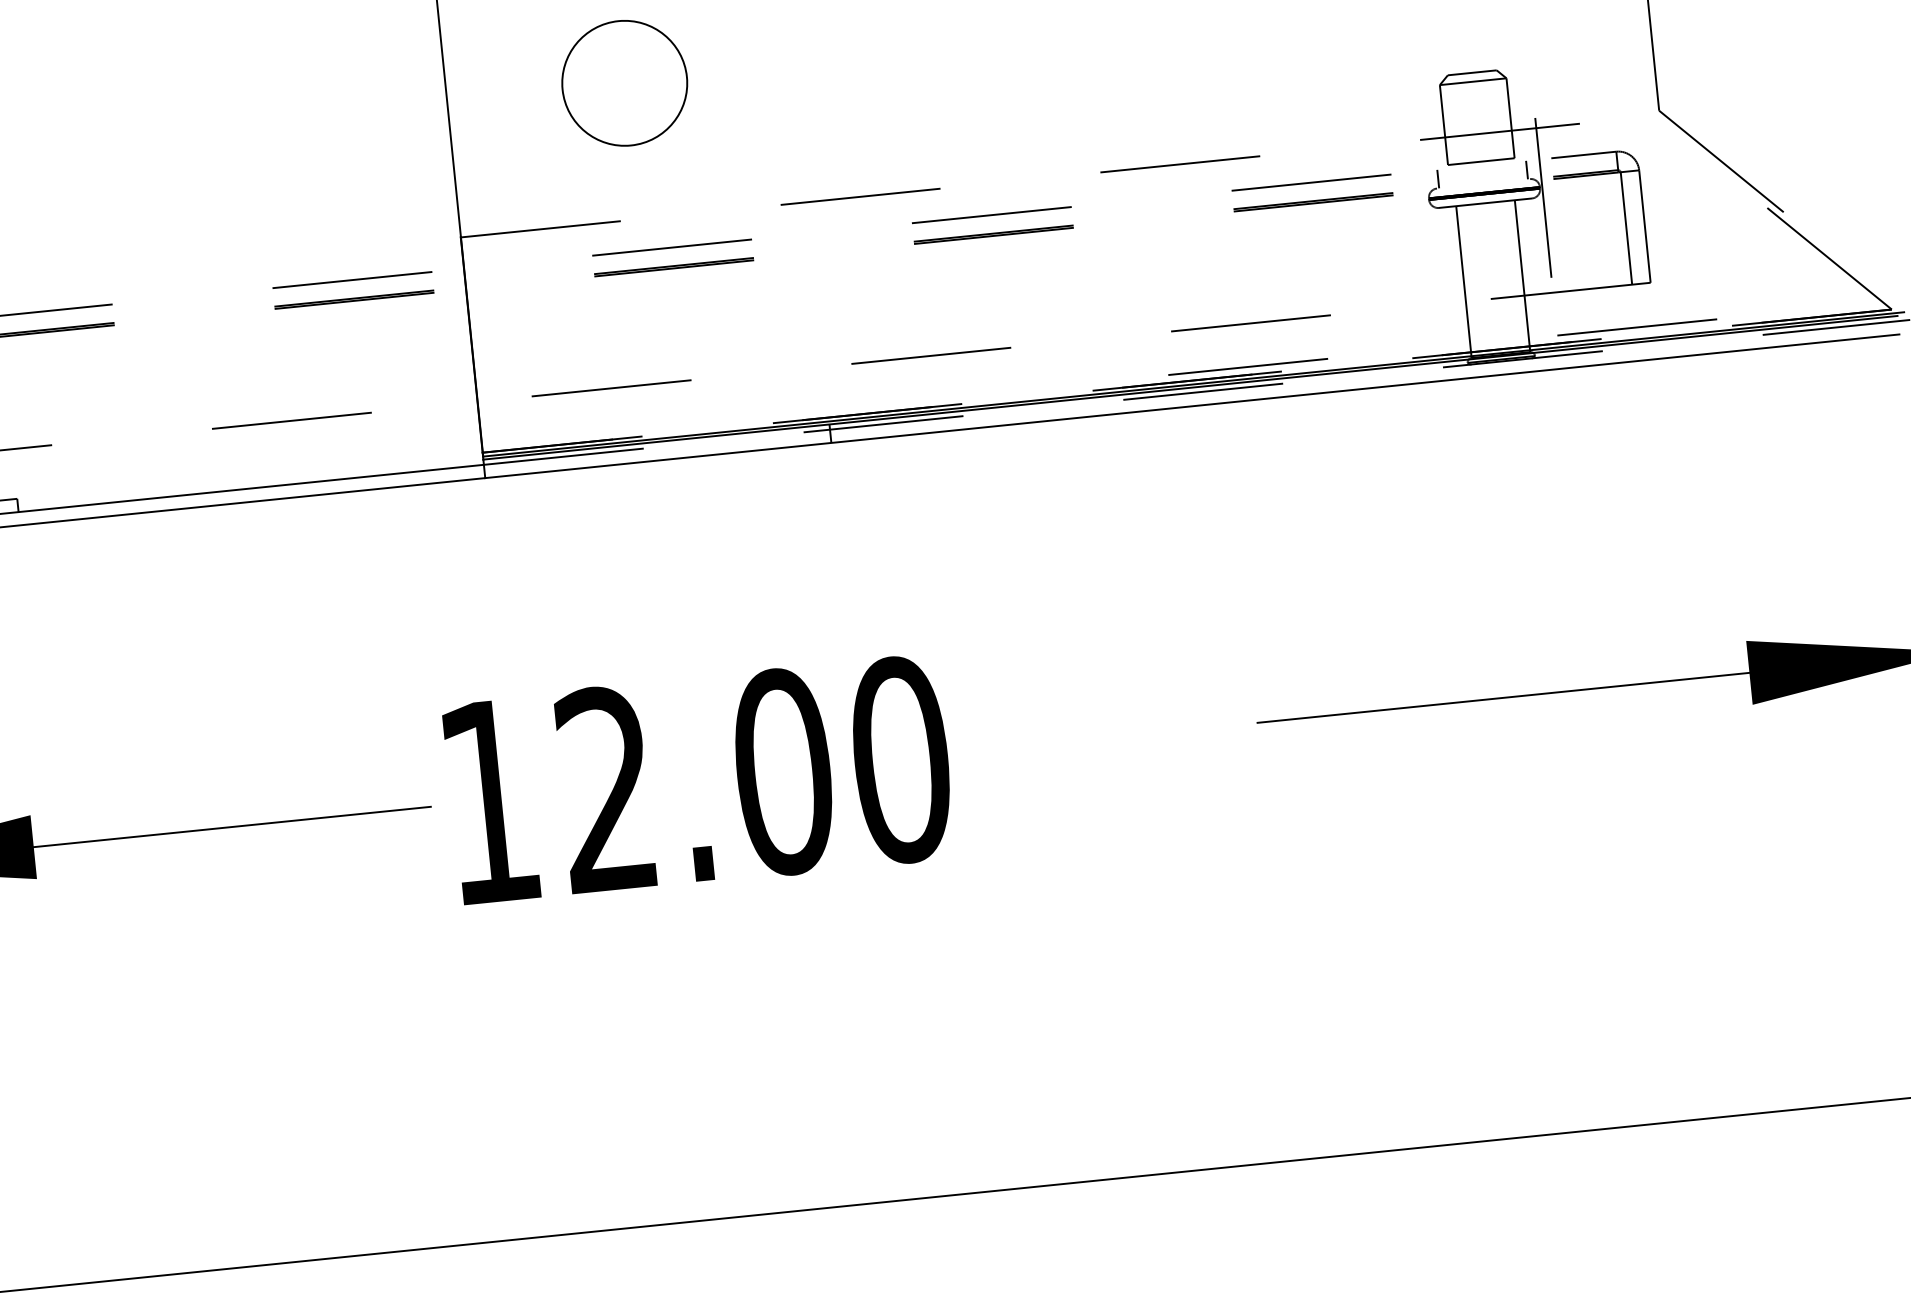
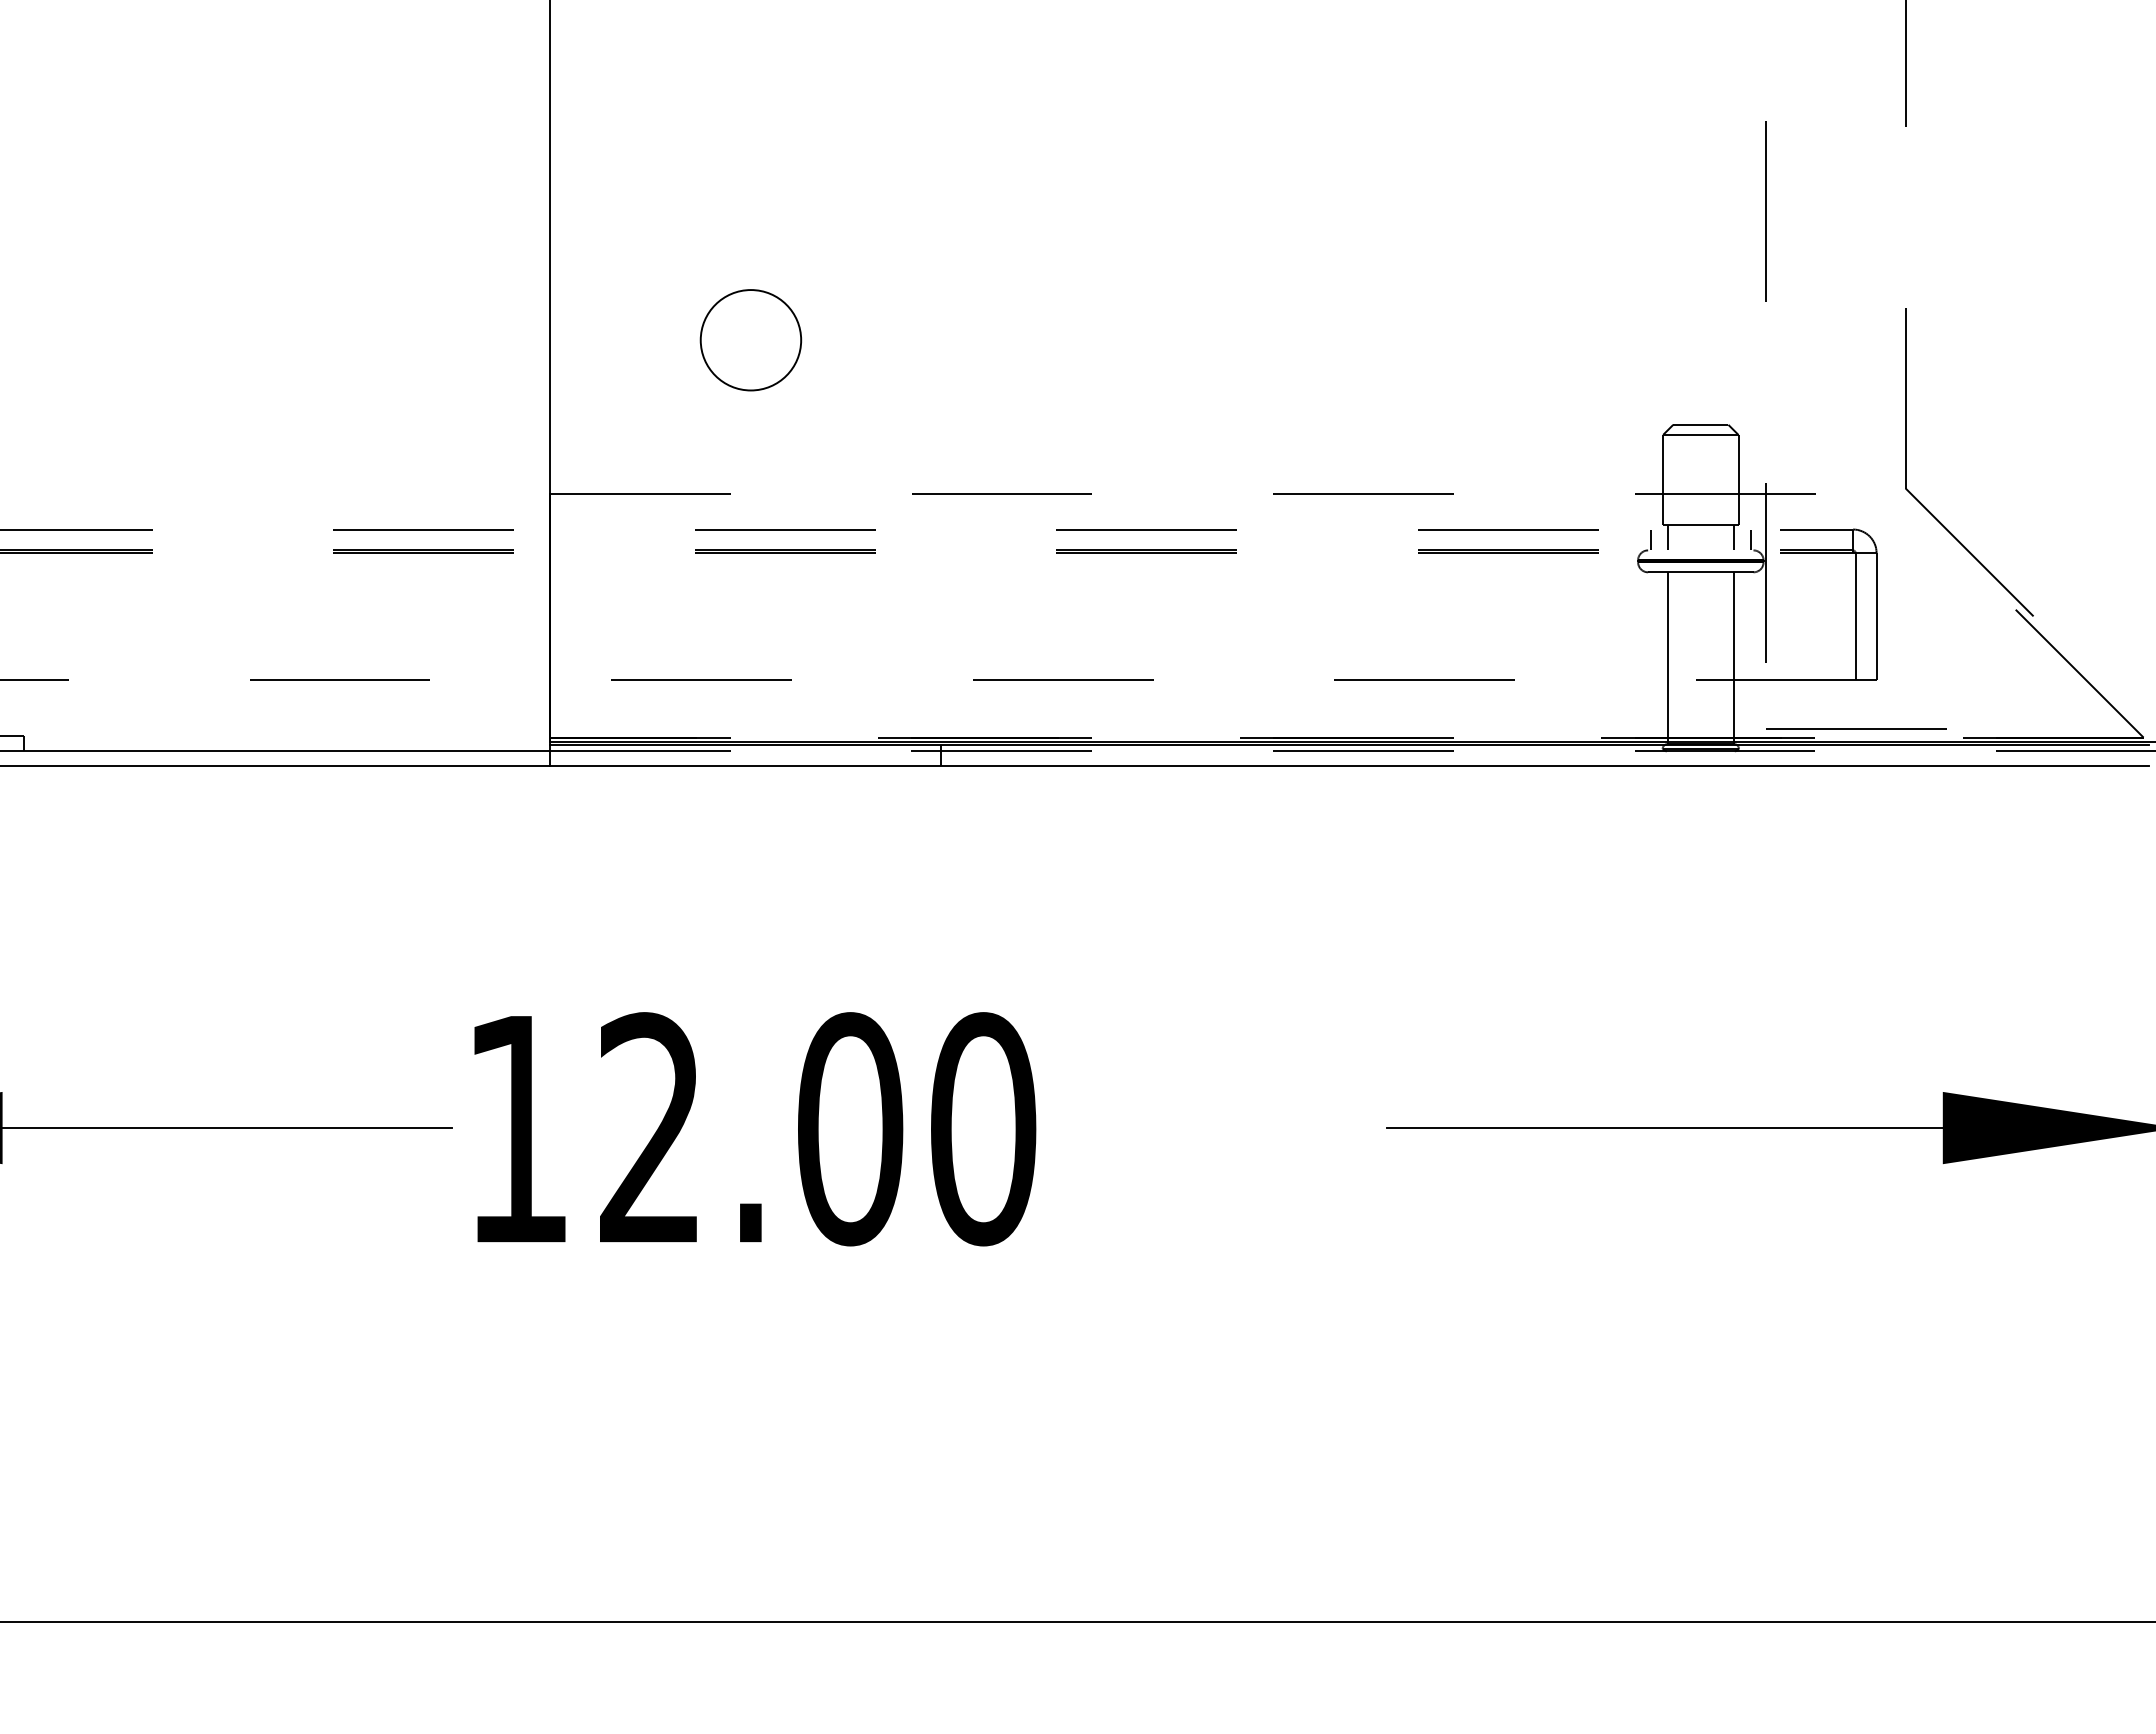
circle: (624, 83) -> (750, 340), size x0.71
line: (1511, 169) -> (1733, 537), added
line: (1452, 175) -> (1667, 537), added
line: (1248, 366) -> (1416, 728), removed

